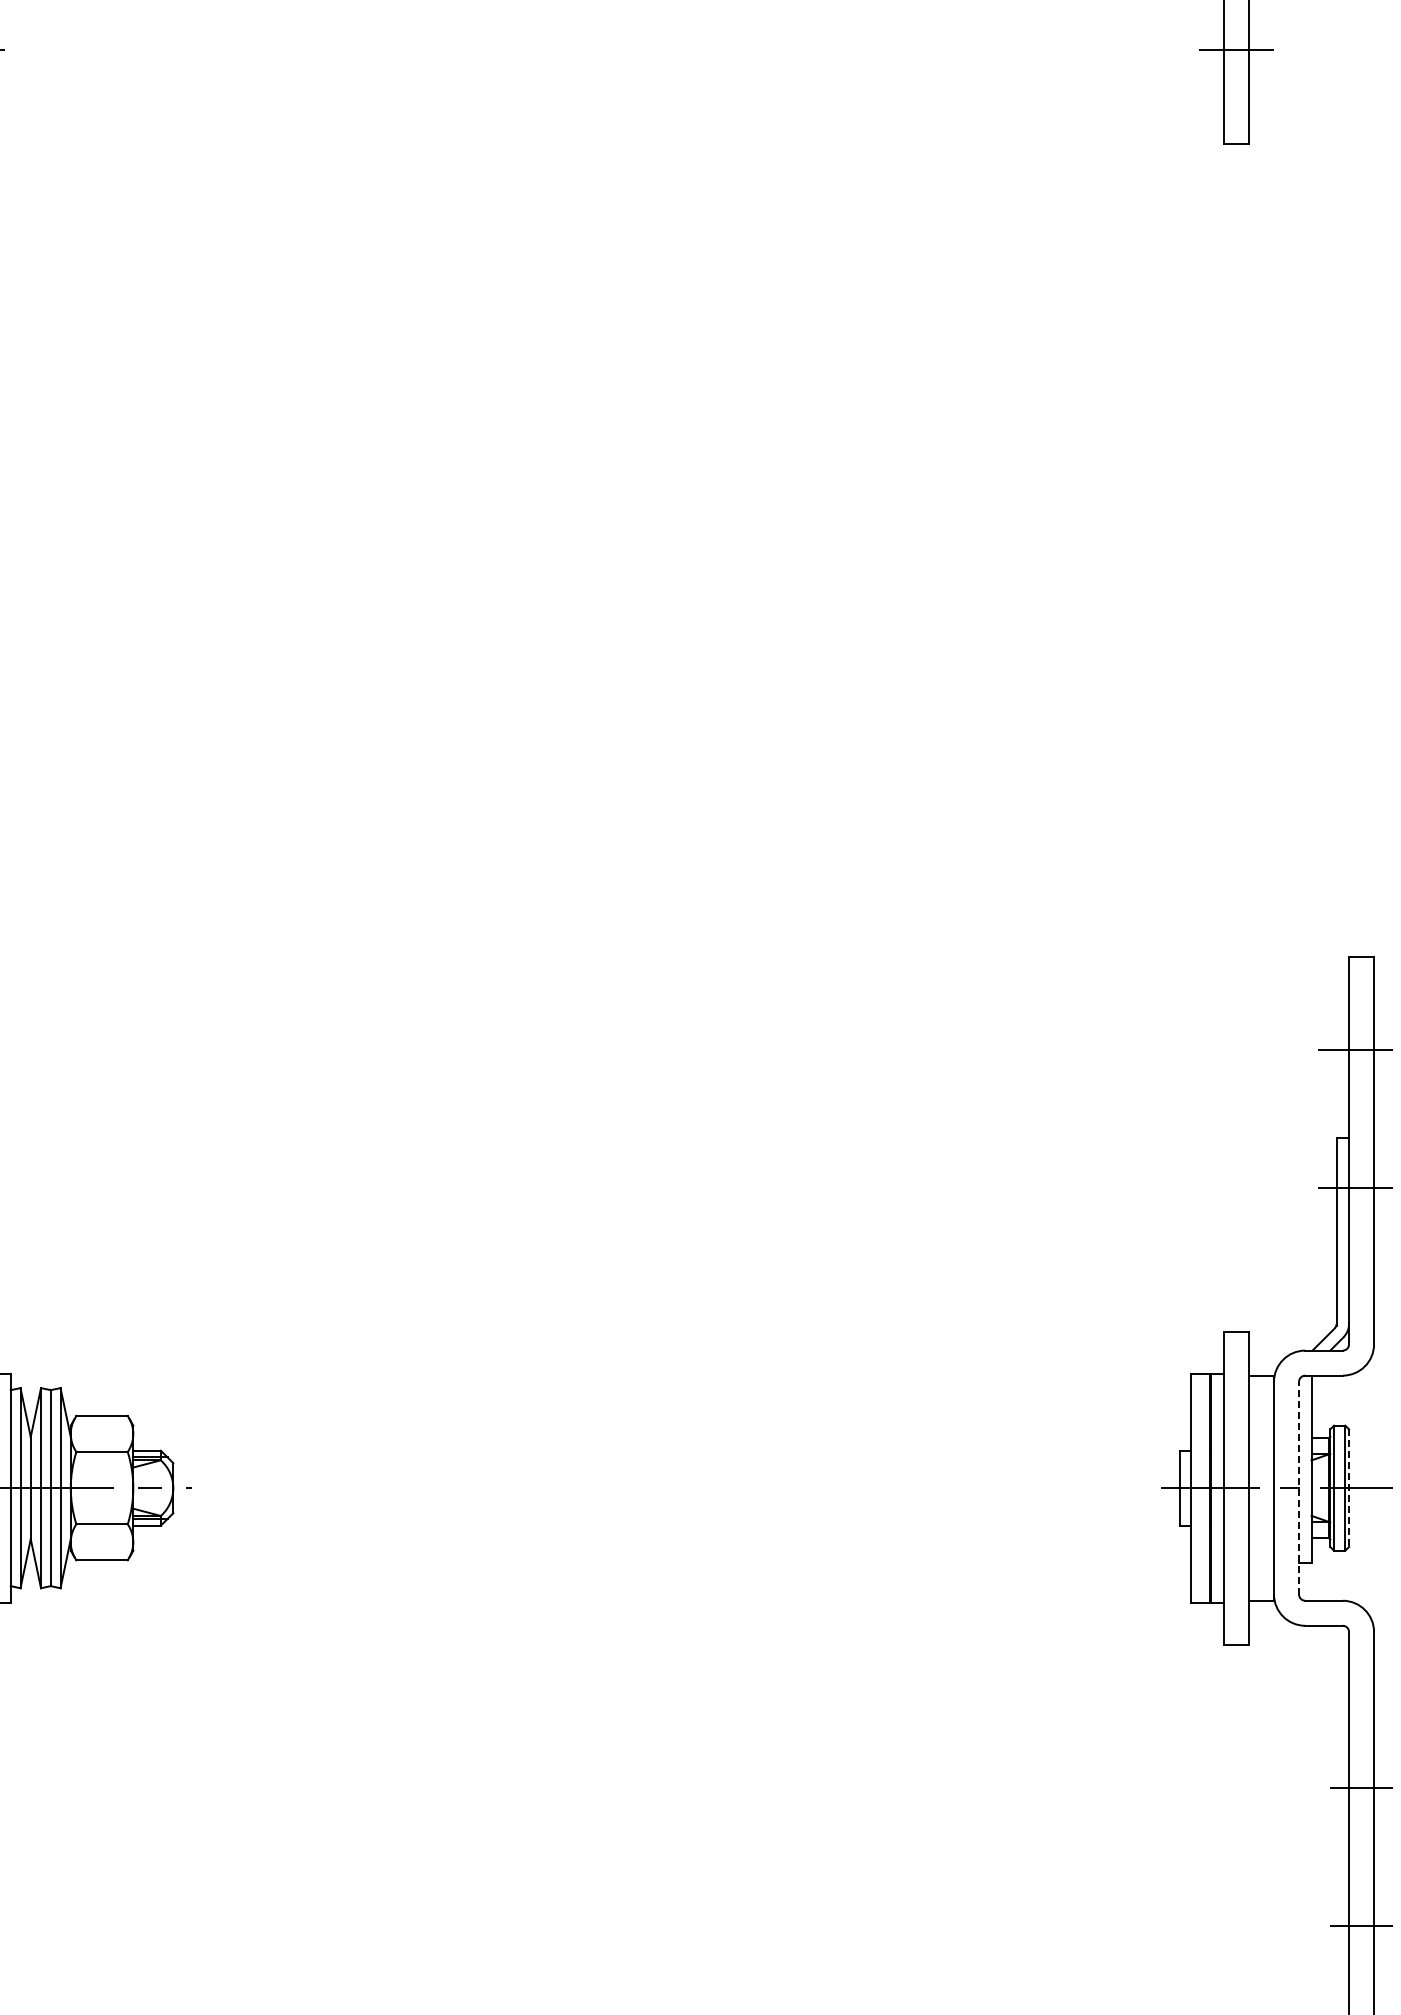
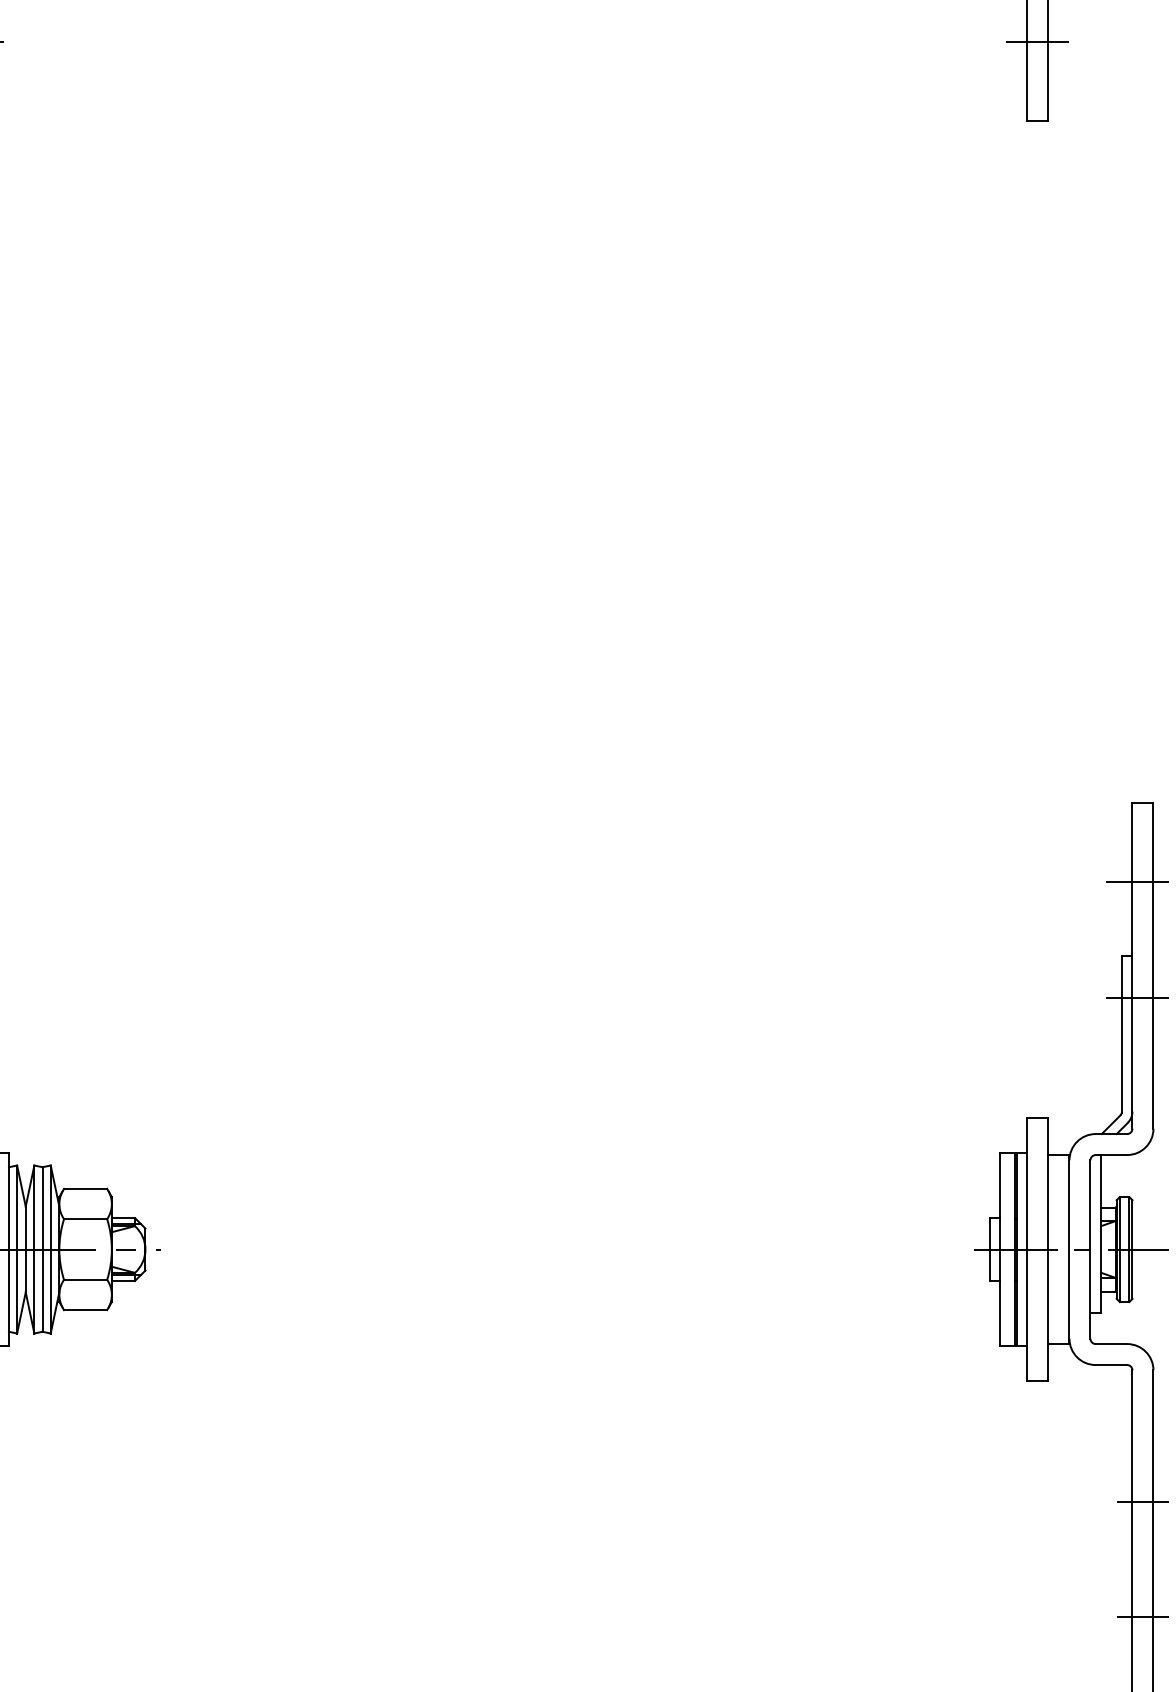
line: (1299, 1487) -> (1090, 1248), dashed -> solid
line: (1349, 1488) -> (1132, 1249), dashed -> solid

